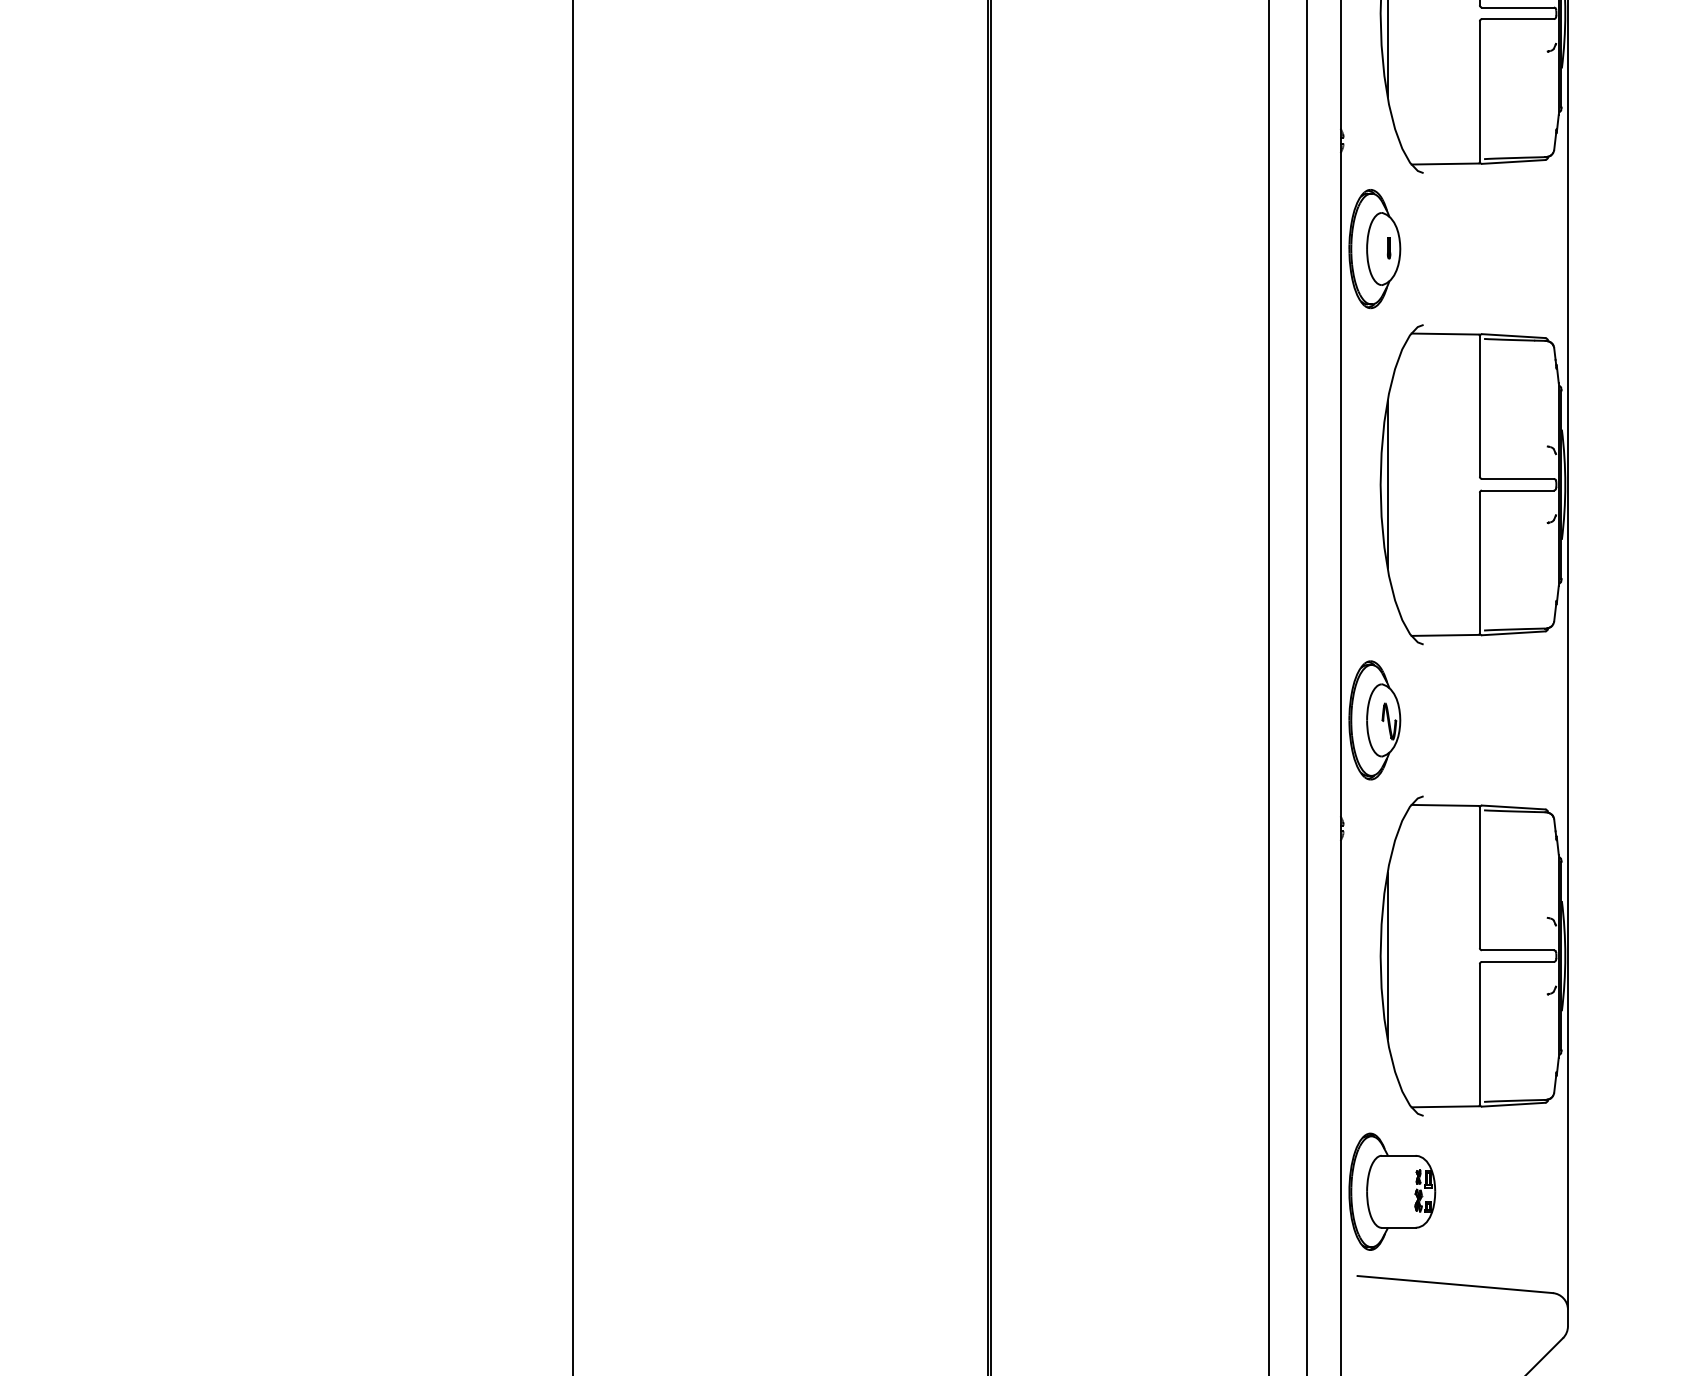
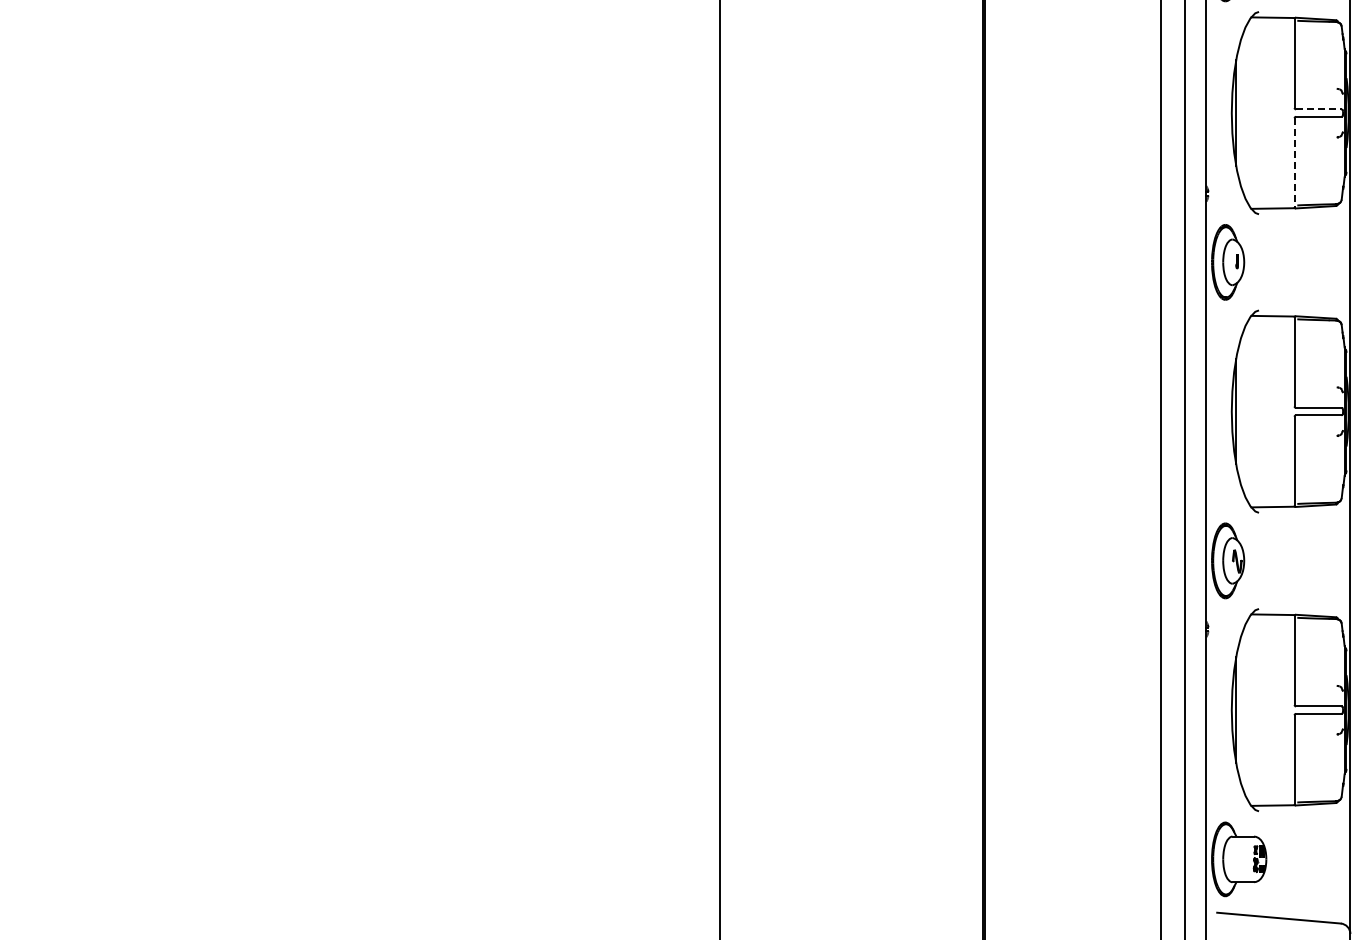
line: (1517, 7) -> (1318, 109), solid -> dashed
line: (1479, 91) -> (1294, 162), solid -> dashed

